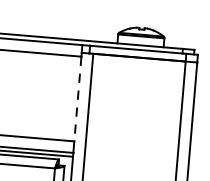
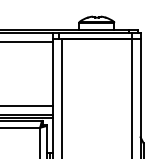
line: (78, 99) -> (53, 74), dashed -> solid

